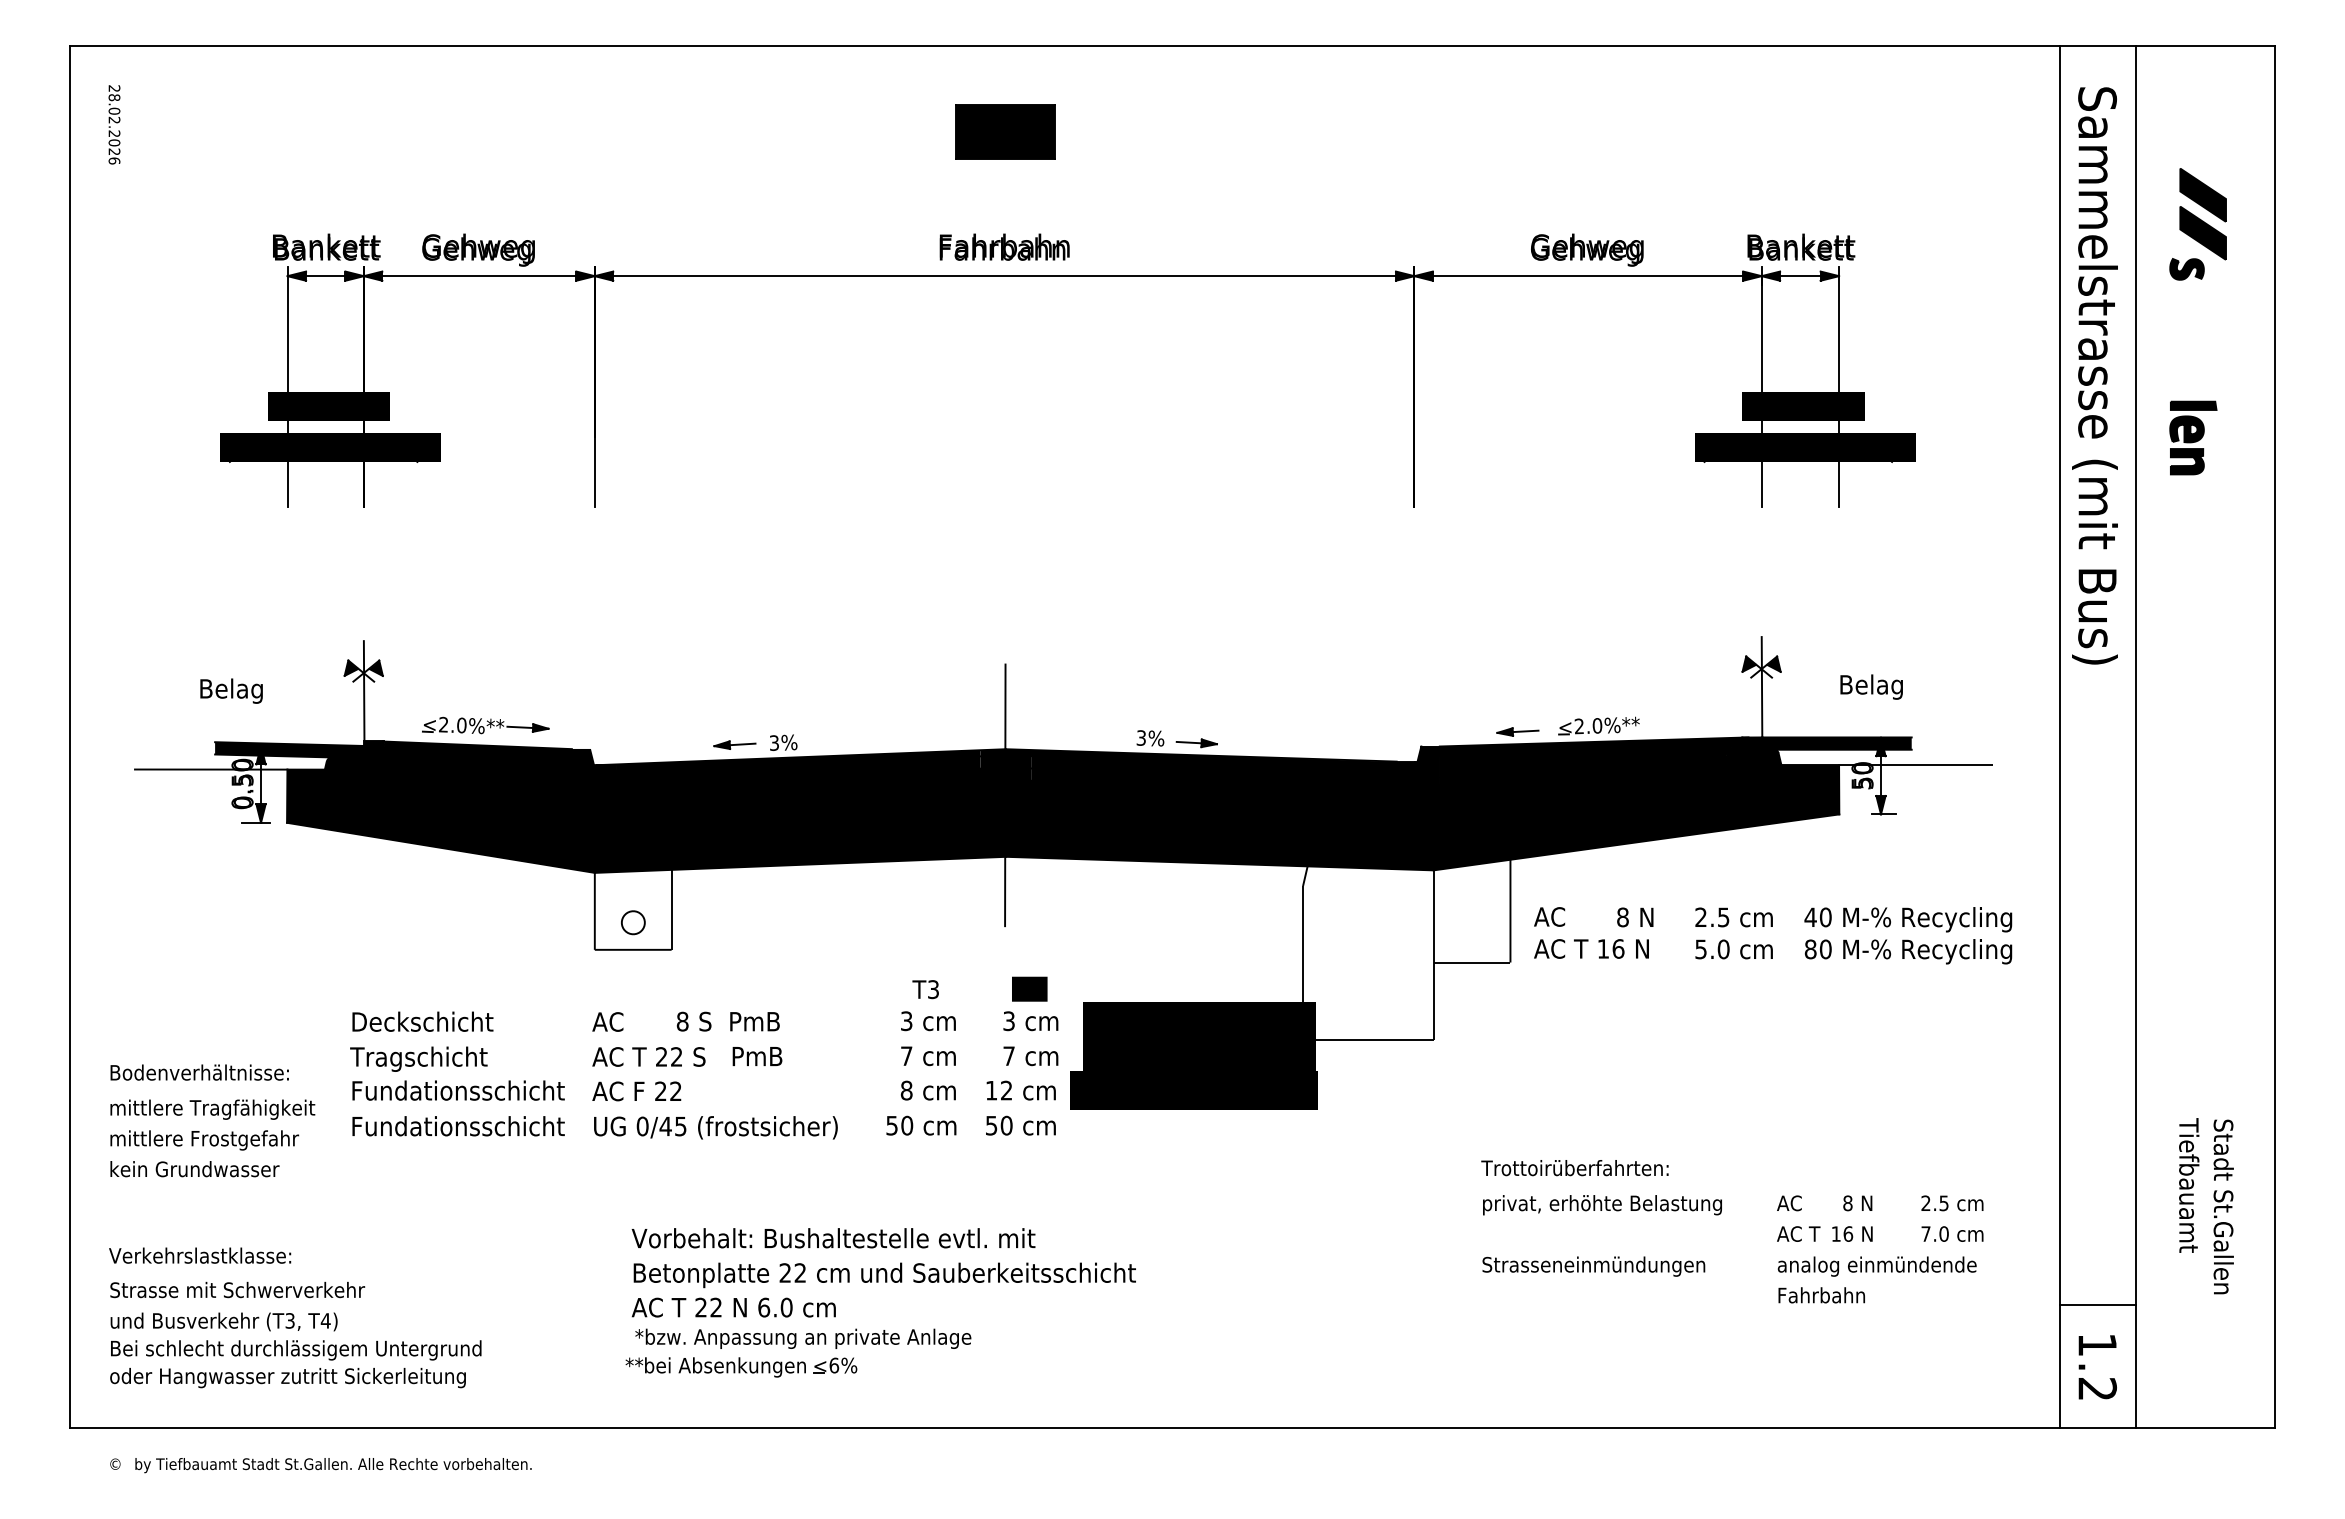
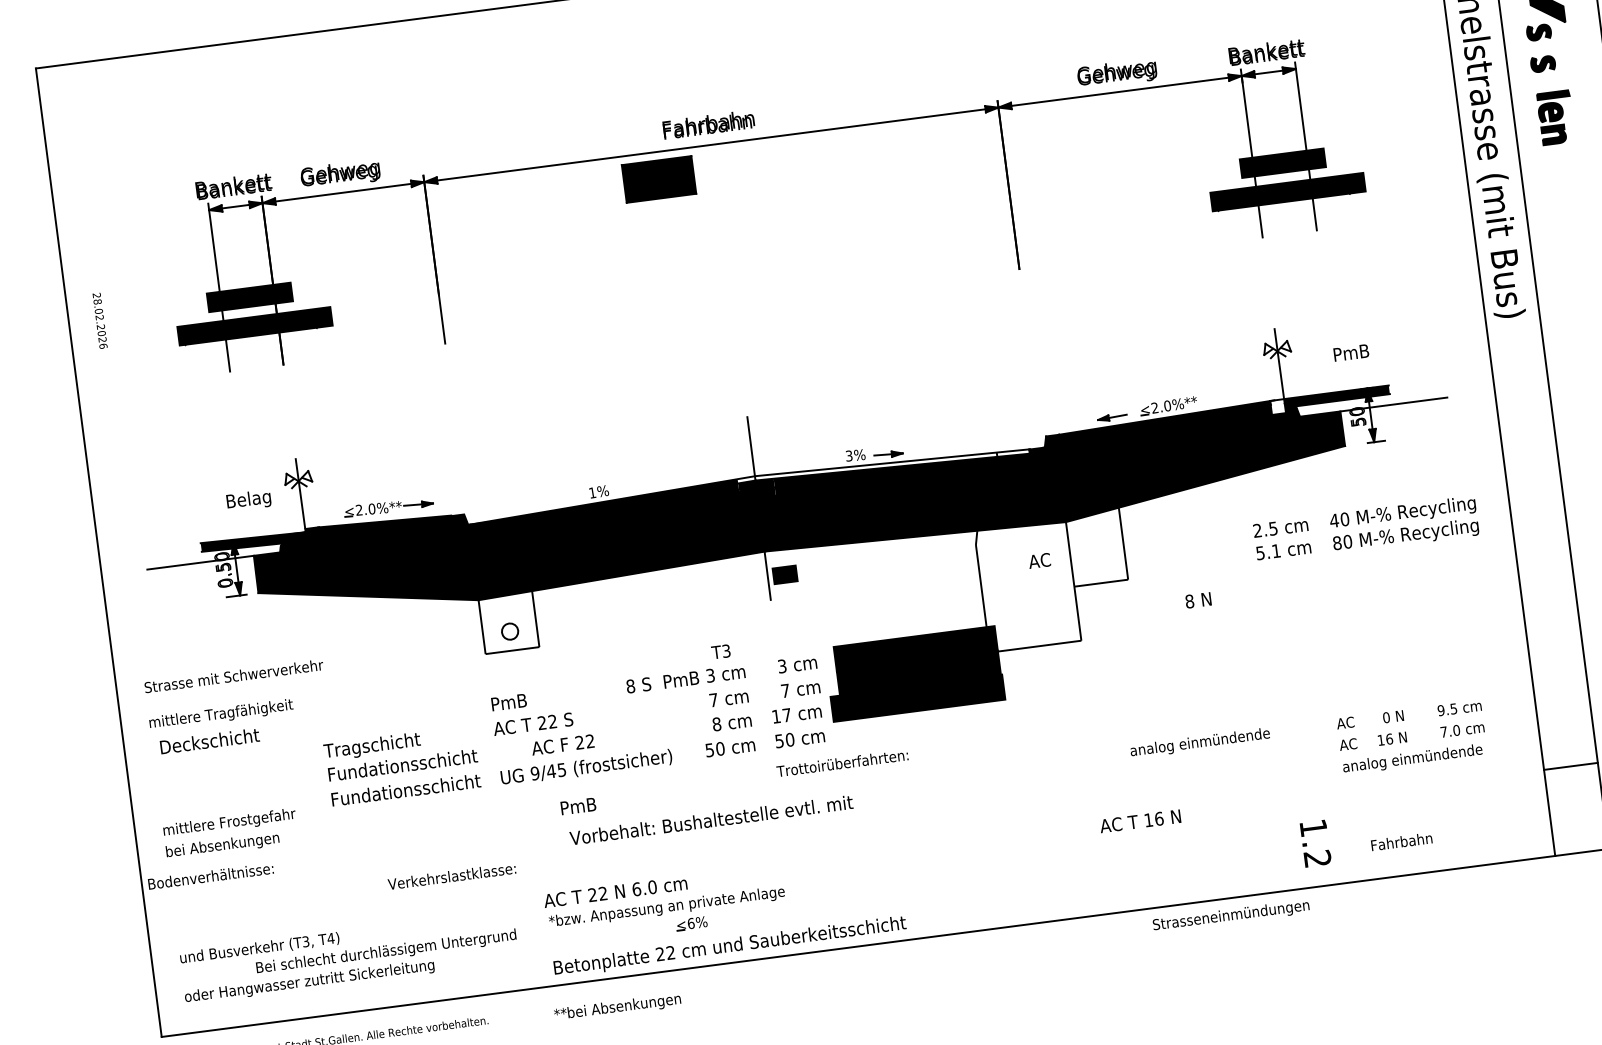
text: (114, 124) -> (100, 320), moved
part: (1005, 131) -> (658, 179), moved
part: (2186, 314) -> (1542, 64), added
part: (2193, 437) -> (1556, 117), moved
fill: (1748, 663) -> (1267, 348), removed
fill: (1773, 664) -> (1285, 346), removed
fill: (351, 667) -> (289, 478), removed
fill: (375, 668) -> (306, 476), removed
text: (1872, 686) -> (1356, 353), Belag -> PmB
text: (231, 690) -> (248, 500), moved
text: (774, 743) -> (592, 493), 3% -> 1%
part: (734, 744) -> (564, 497), removed
fill: (1752, 747) -> (1278, 407), removed
fill: (1187, 758) -> (883, 466), removed
text: (1549, 916) -> (1039, 560), moved
text: (1635, 917) -> (1198, 600), moved
text: (1591, 948) -> (1140, 820), moved
text: (1723, 949) -> (1276, 551), 5.0 -> 5.1
text: (1029, 988) -> (784, 574), moved
text: (422, 1021) -> (209, 741), moved
text: (617, 1021) -> (508, 702), AC -> PmB
text: (727, 1021) -> (662, 682), moved
text: (757, 1056) -> (578, 806), moved
text: (199, 1072) -> (210, 876), moved
text: (1006, 1090) -> (786, 715), 12 -> 17
text: (636, 1091) -> (562, 745), moved
text: (212, 1109) -> (221, 714), moved
text: (642, 1126) -> (535, 773), 0/45 -> 9/45
text: (1574, 1168) -> (842, 763), moved
text: (195, 1171) -> (226, 845), kein Grundwasser -> bei Absenkungen
text: (1847, 1202) -> (1386, 717), 8 -> 0
text: (1925, 1203) -> (1440, 710), 2.5 -> 9.5
text: (1601, 1205) -> (1214, 741), privat, erhöhte Belastung -> analog einmündende
text: (1814, 1233) -> (1365, 741), AC T -> AC
text: (833, 1238) -> (711, 820), moved
text: (200, 1255) -> (452, 876), moved
text: (1593, 1266) -> (1231, 916), moved
text: (884, 1275) -> (729, 946), moved
text: (237, 1289) -> (233, 675), moved
text: (1821, 1295) -> (1401, 841), moved
text: (296, 1350) -> (386, 952), moved
text: (715, 1367) -> (617, 1007), moved
text: (2097, 1367) -> (1315, 843), moved

